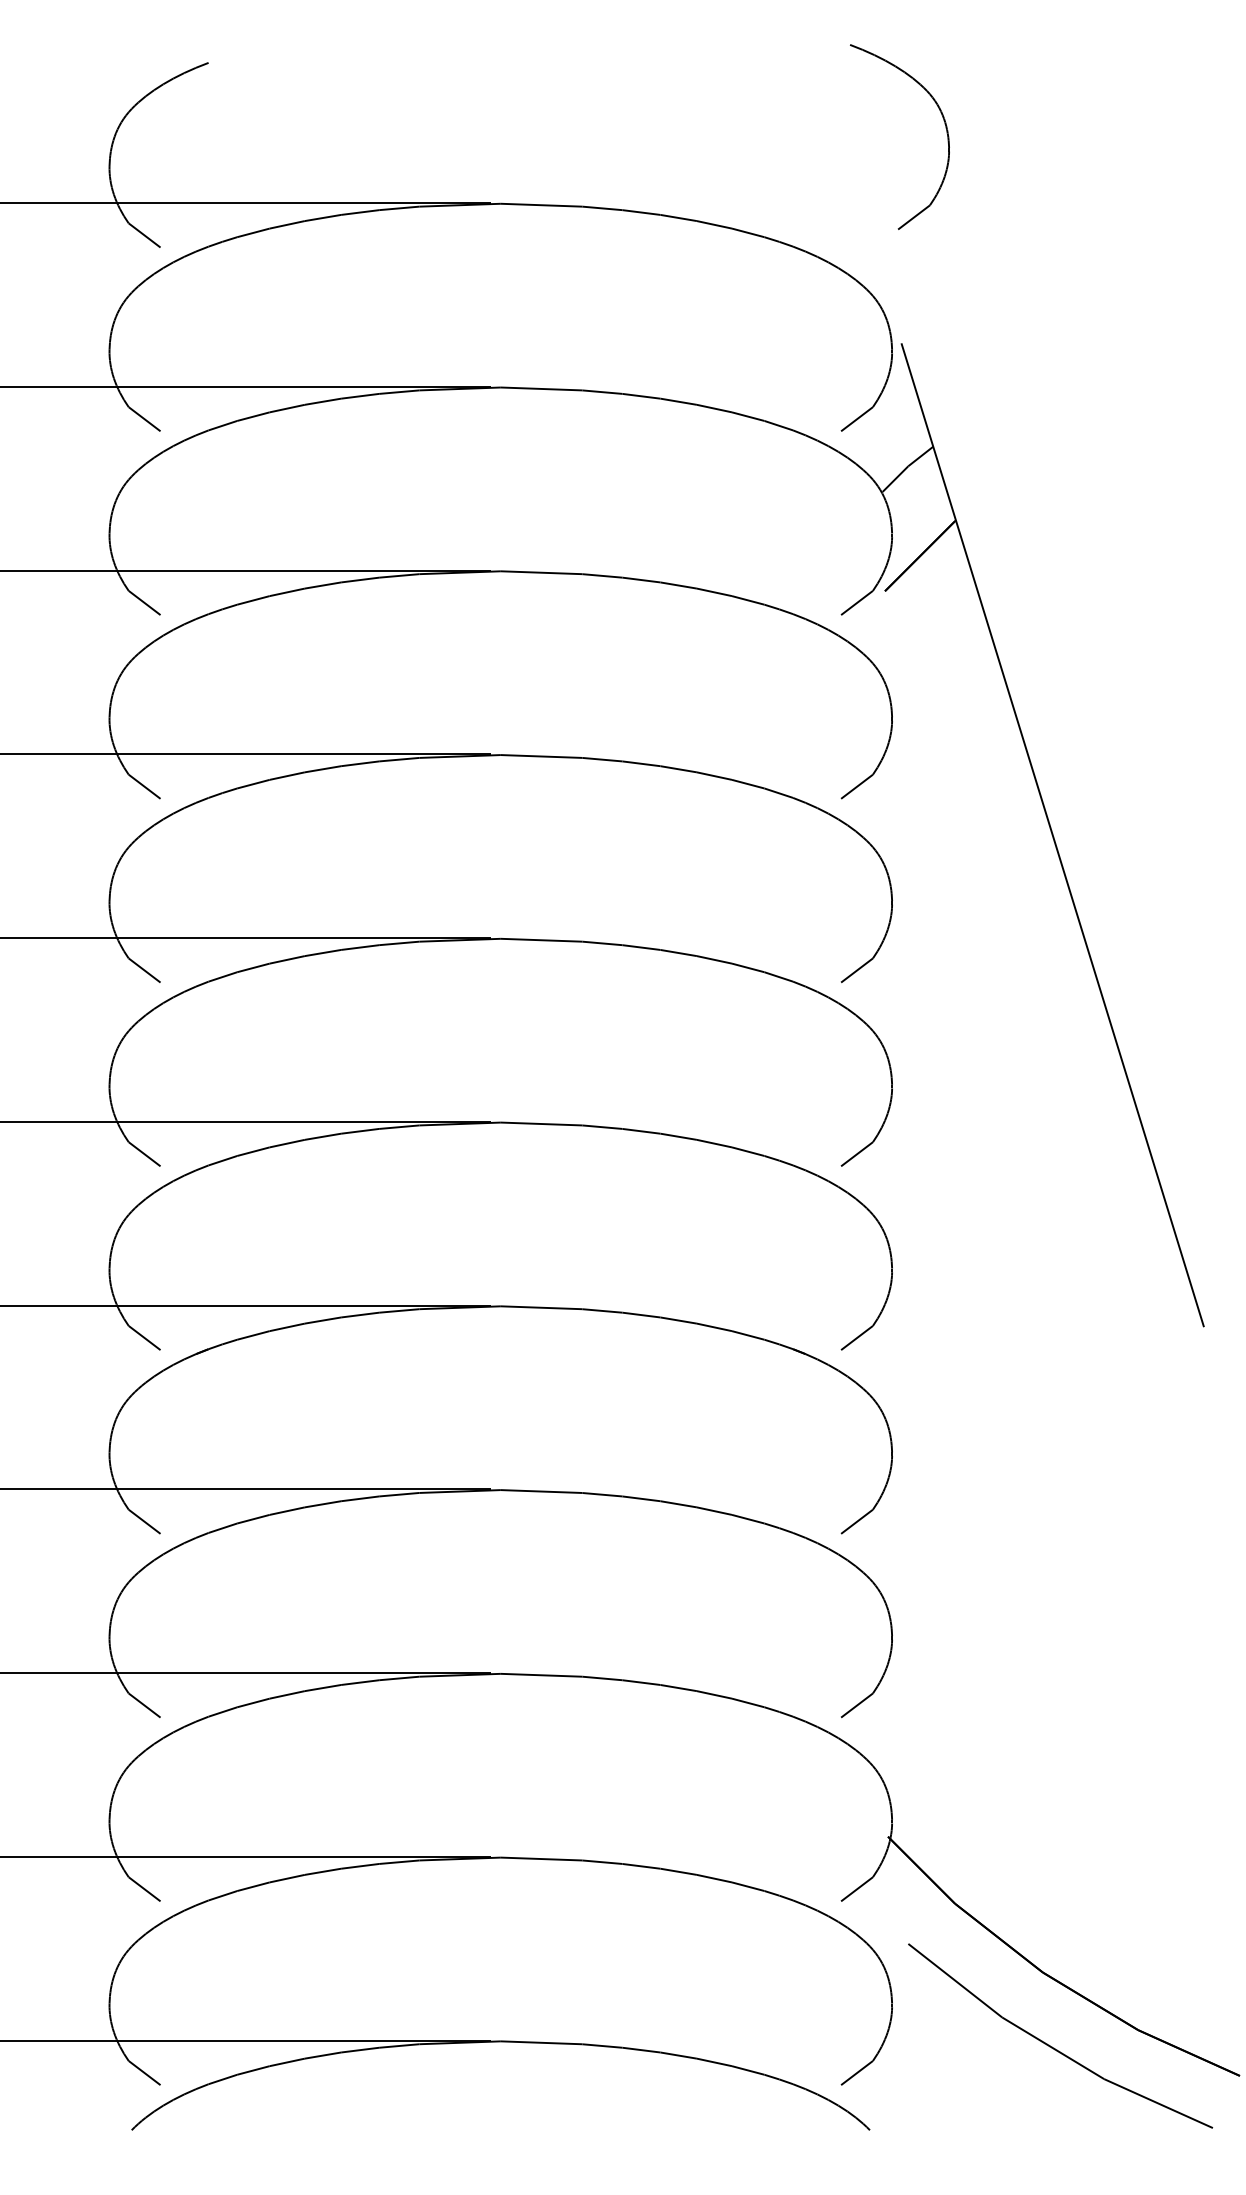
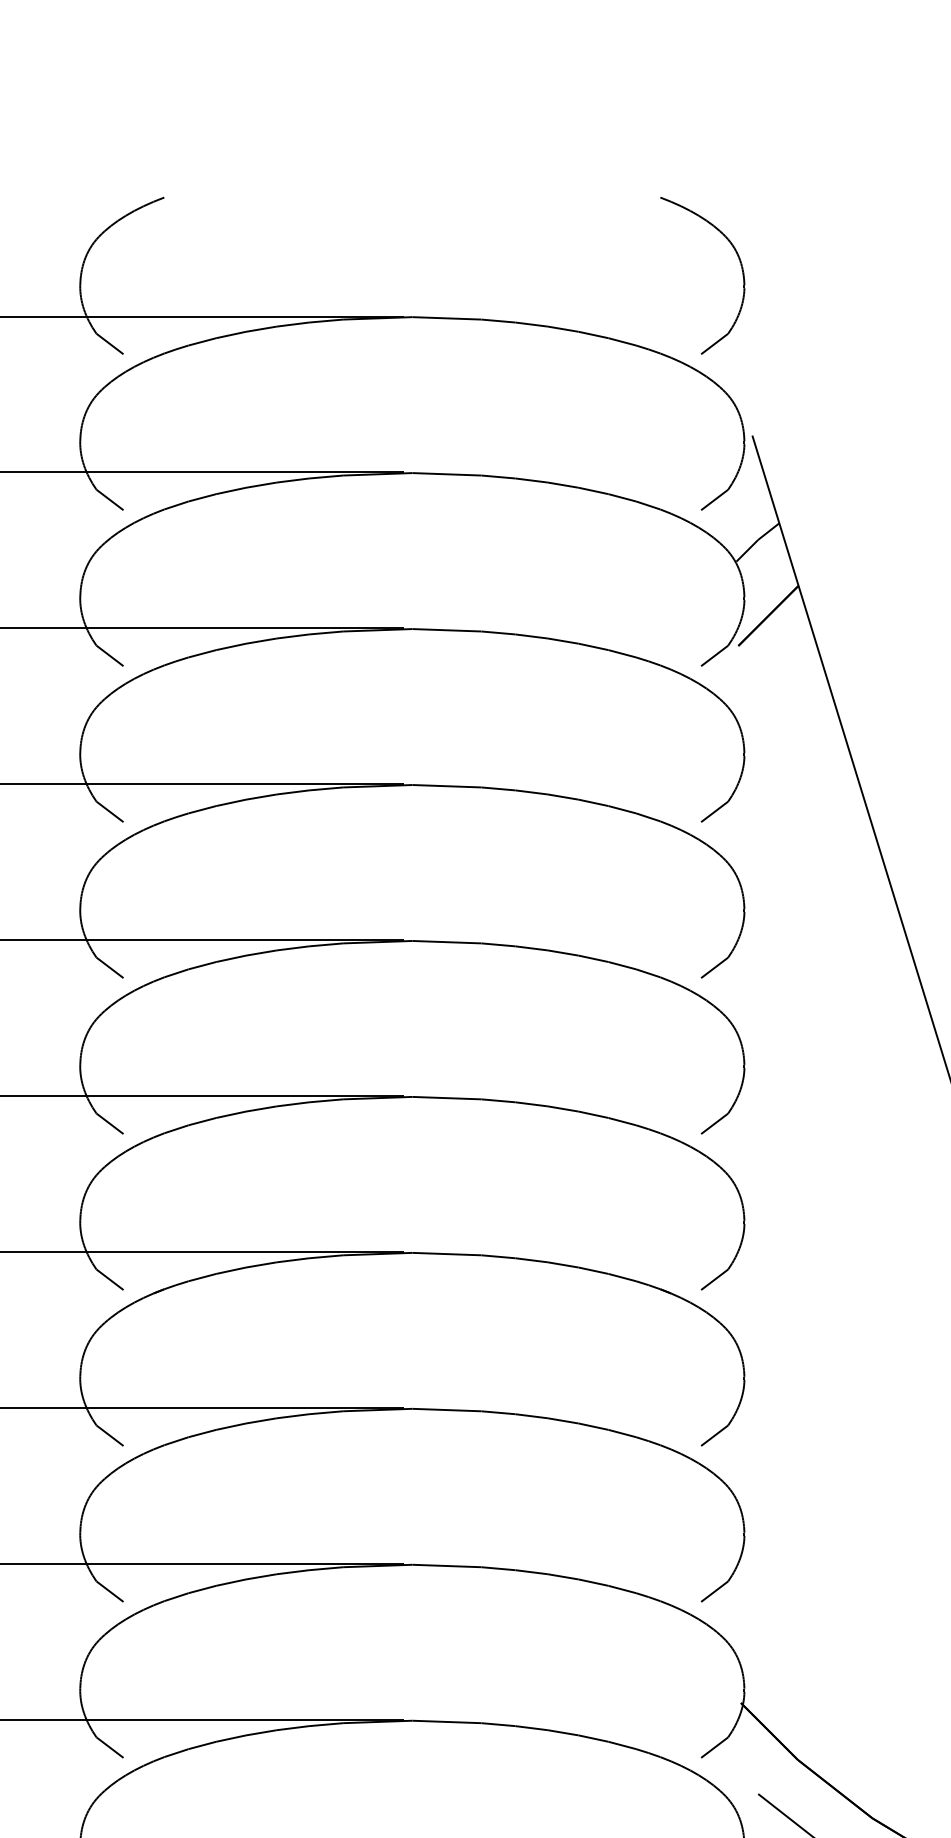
part: (944, 124) -> (740, 265), moved

